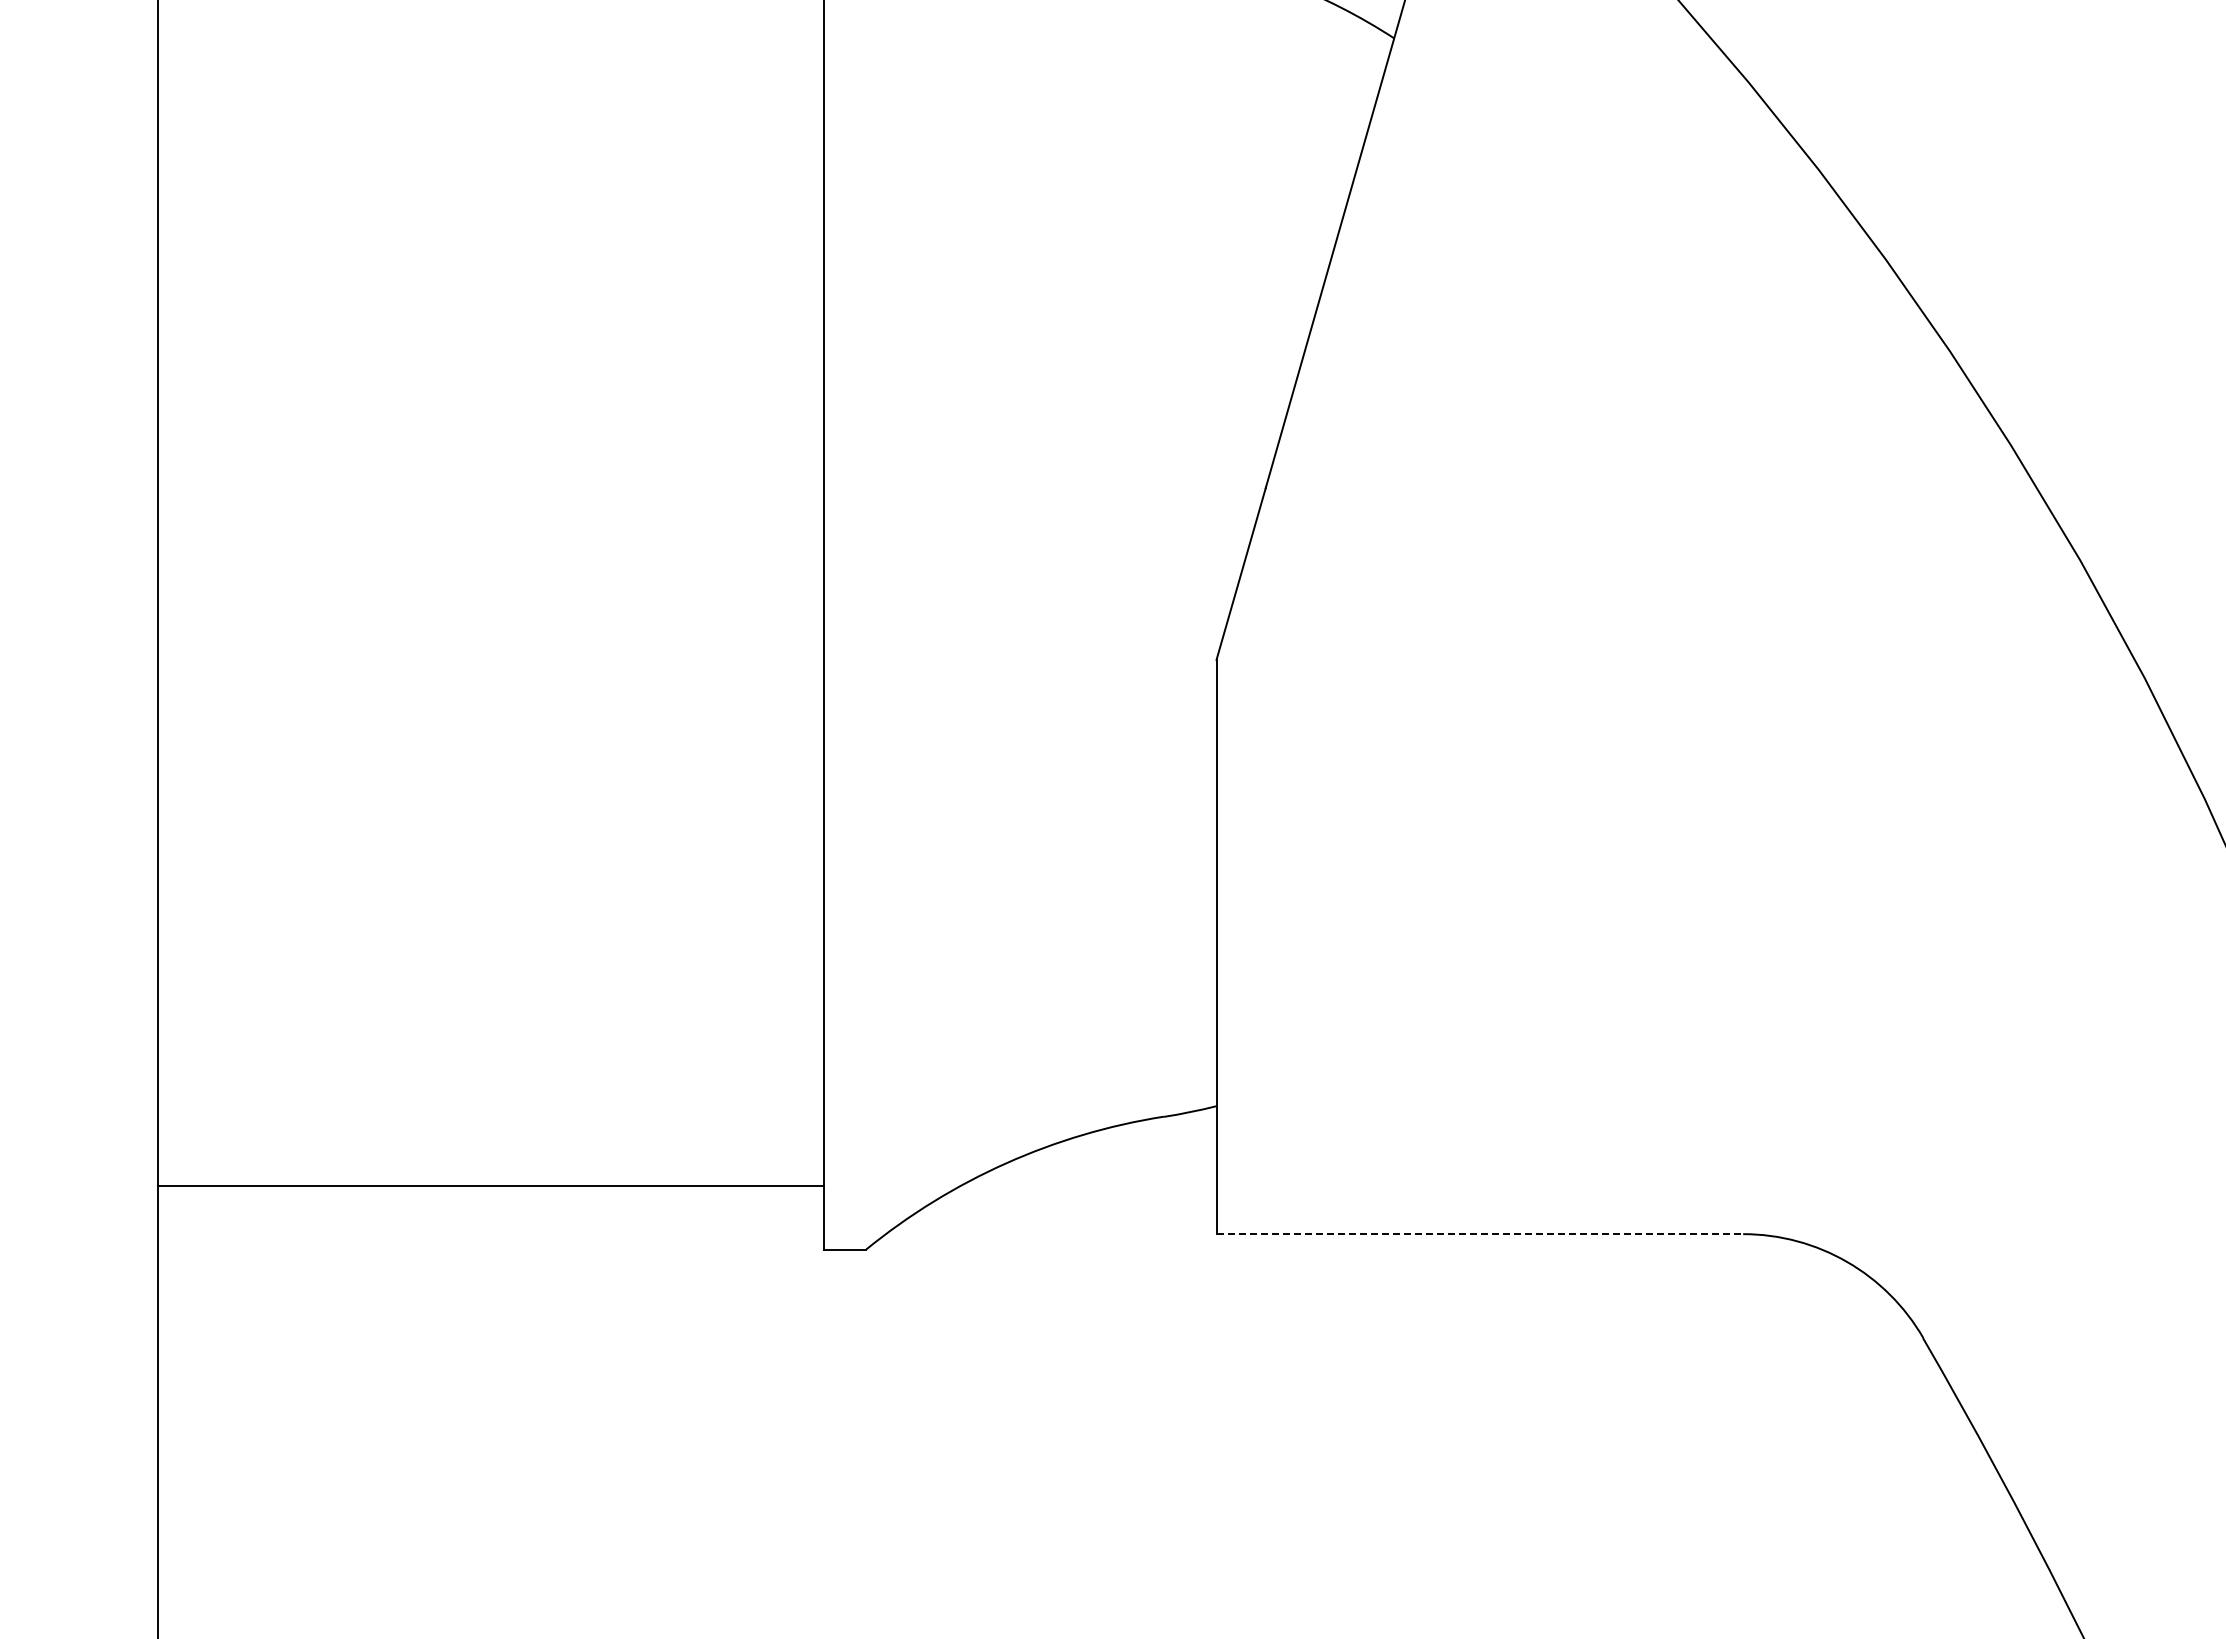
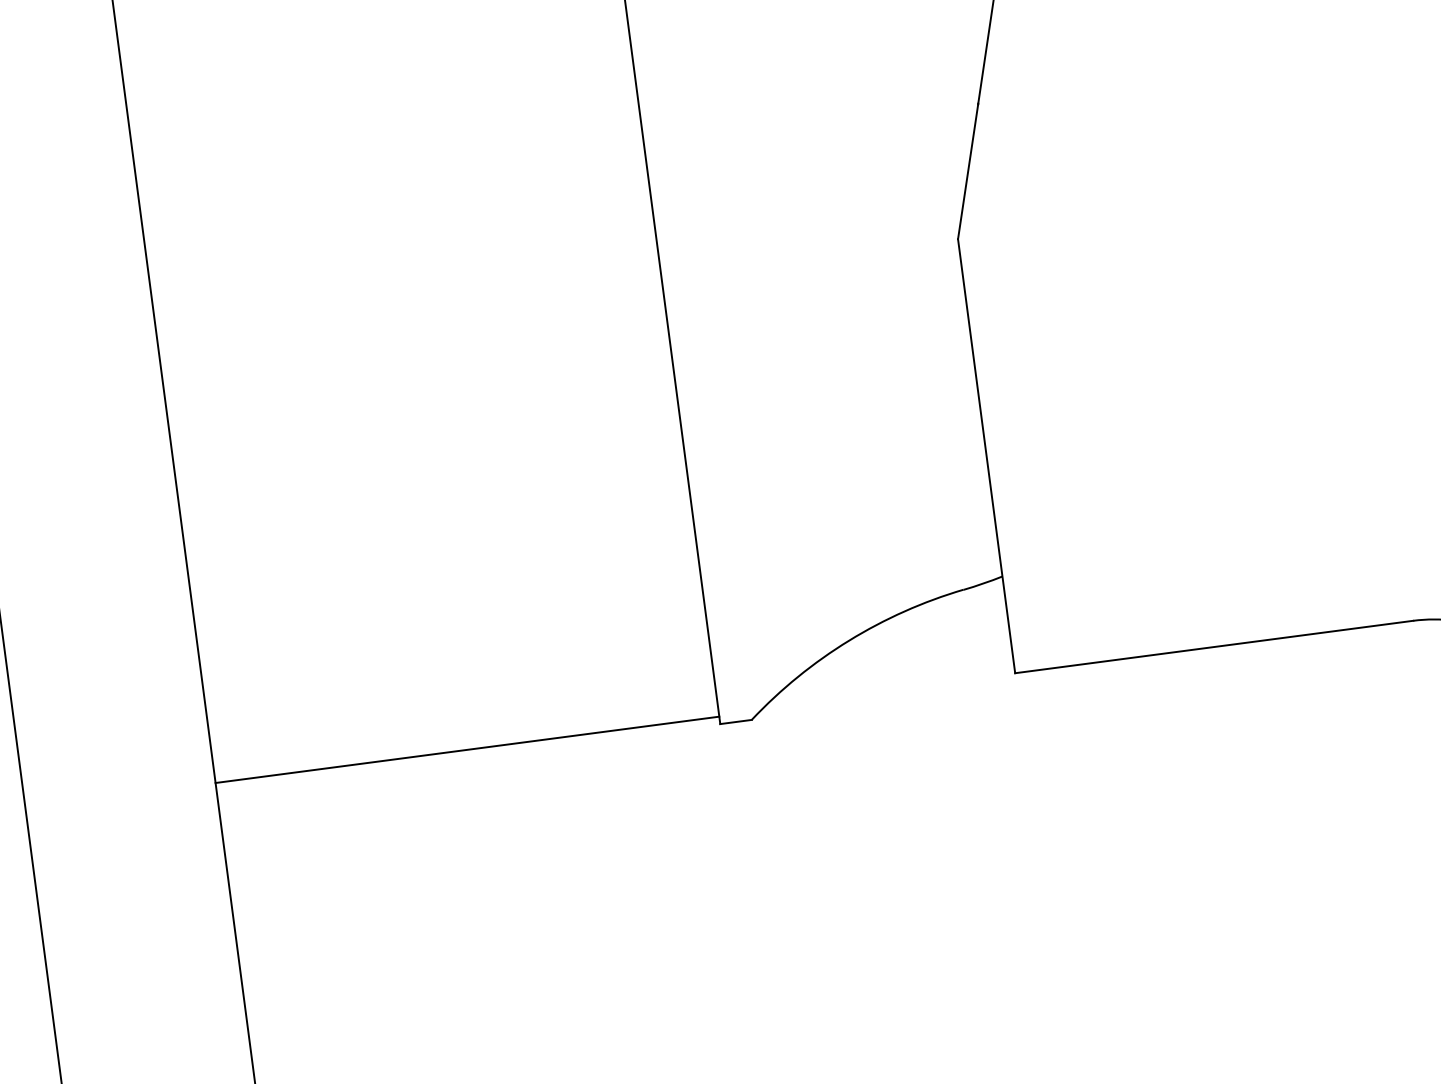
line: (490, 1186) -> (467, 750), moved
line: (1480, 1234) -> (1214, 647), dashed -> solid

